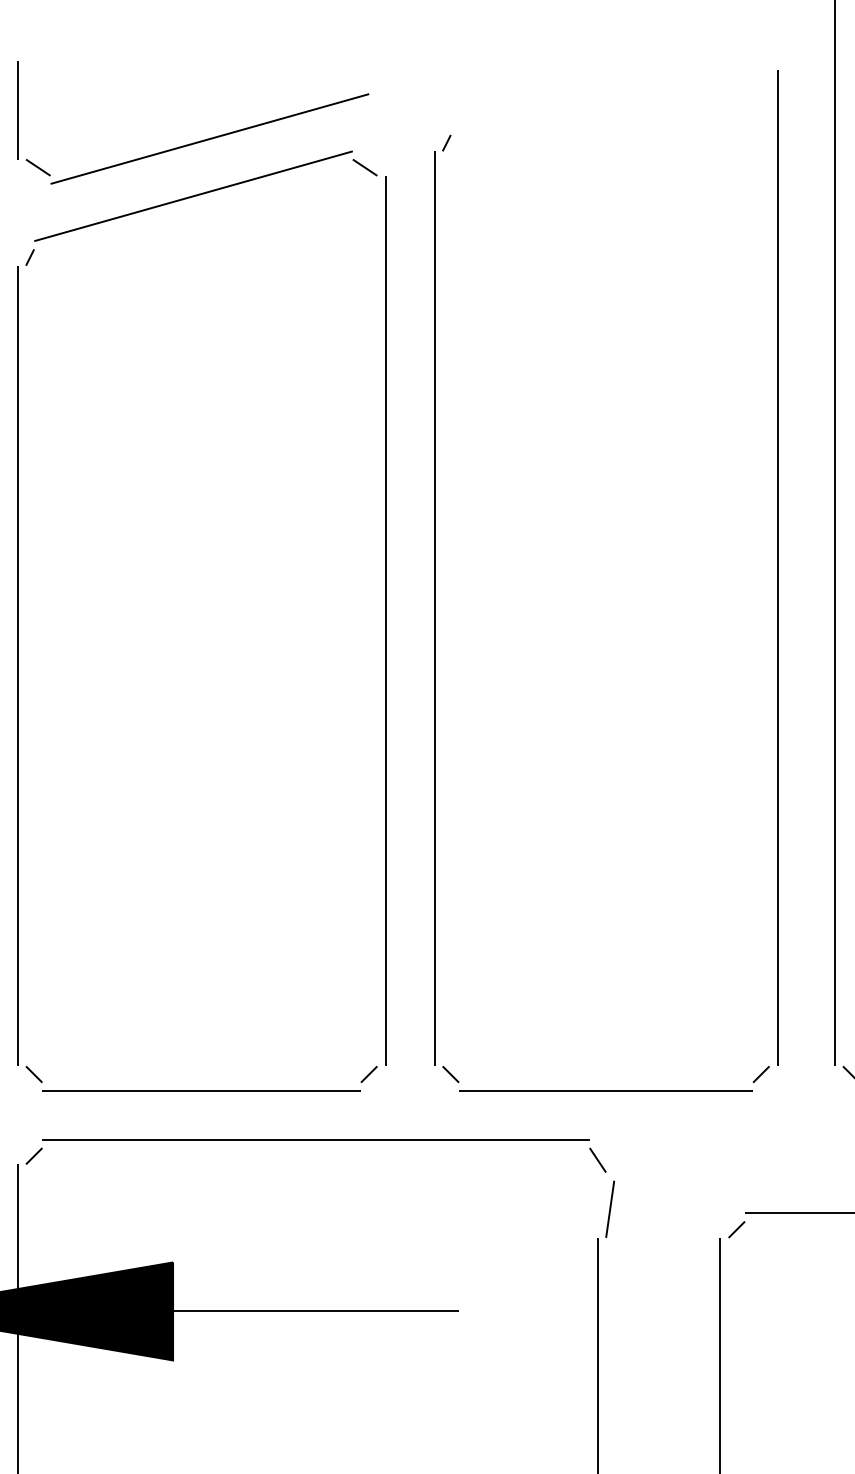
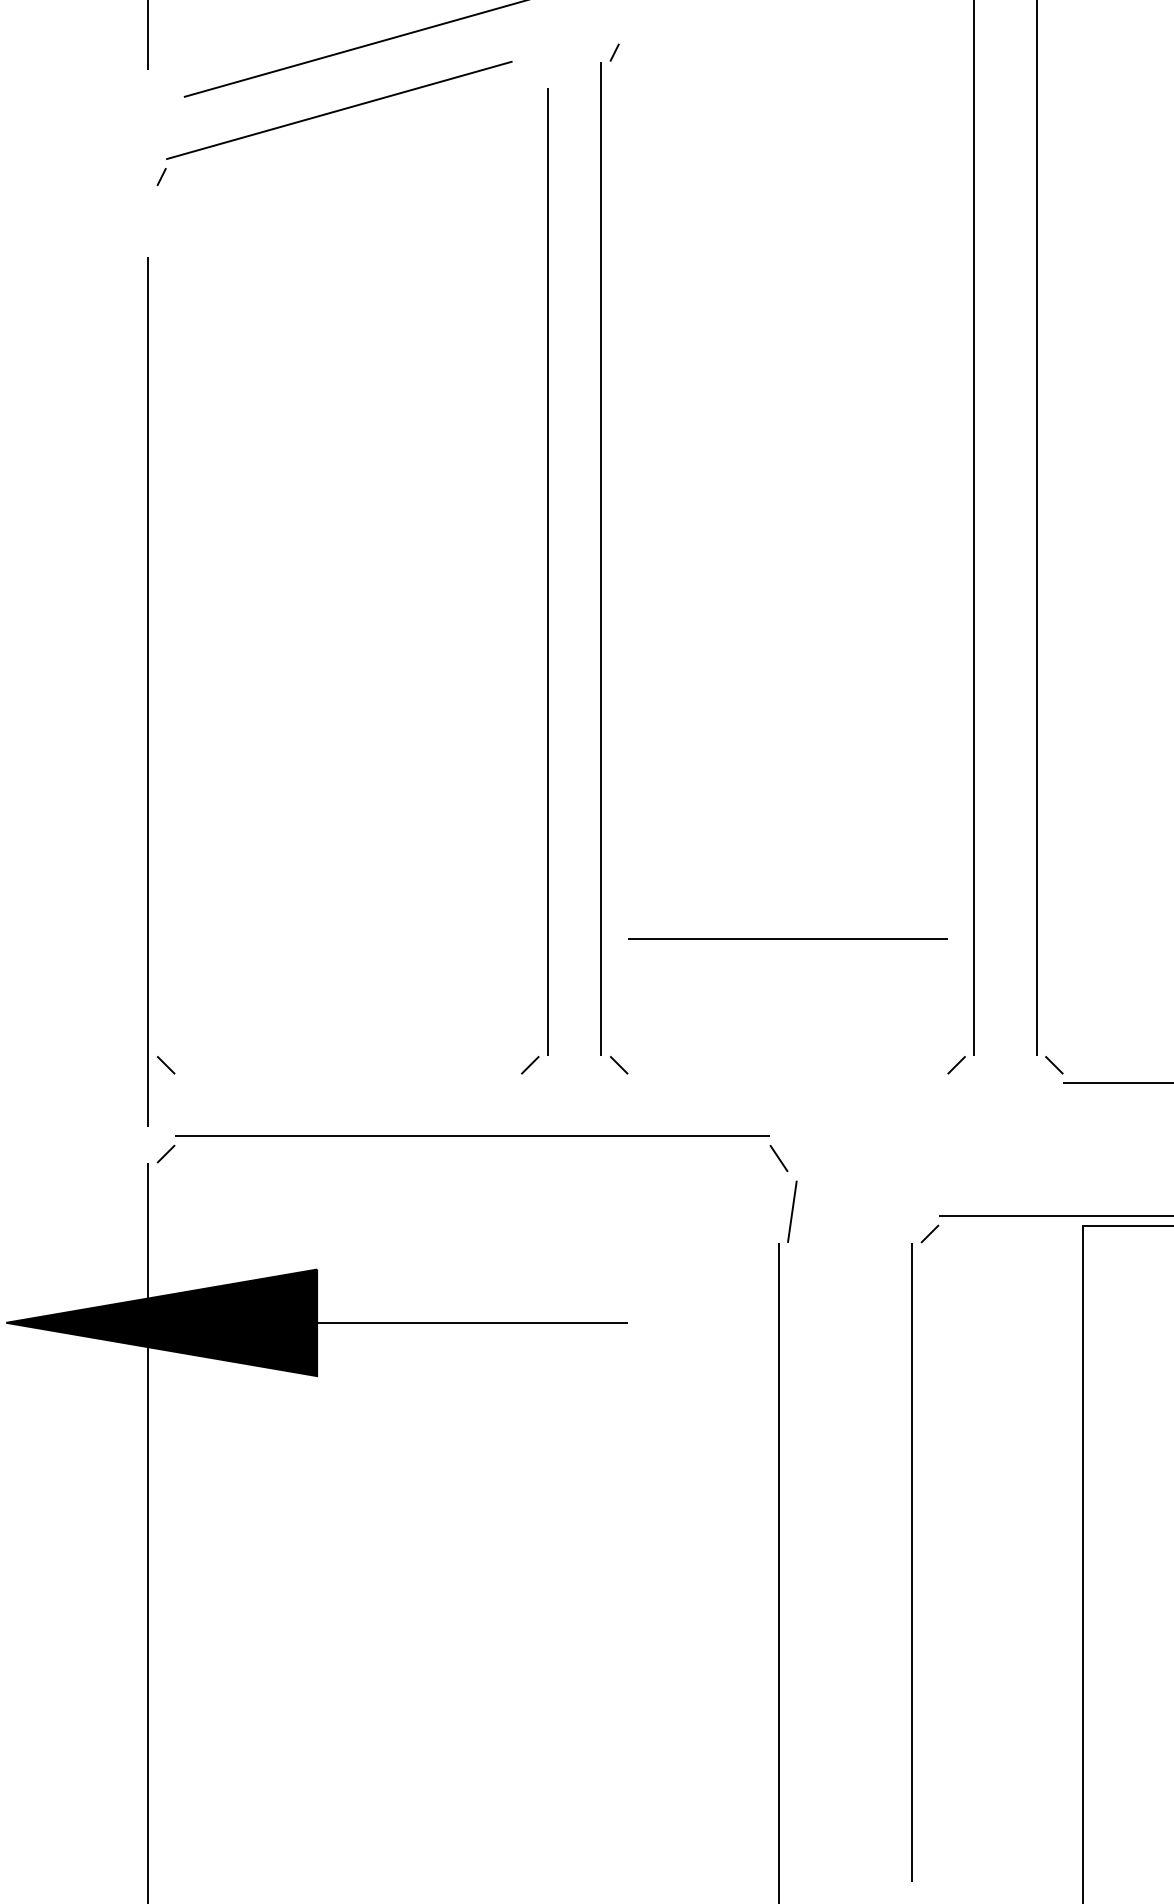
line: (38, 167) -> (170, 79), removed
line: (364, 167) -> (525, 79), removed
line: (17, 665) -> (147, 691), moved
line: (201, 1090) -> (347, 1082), removed
line: (605, 1090) -> (787, 938), moved

